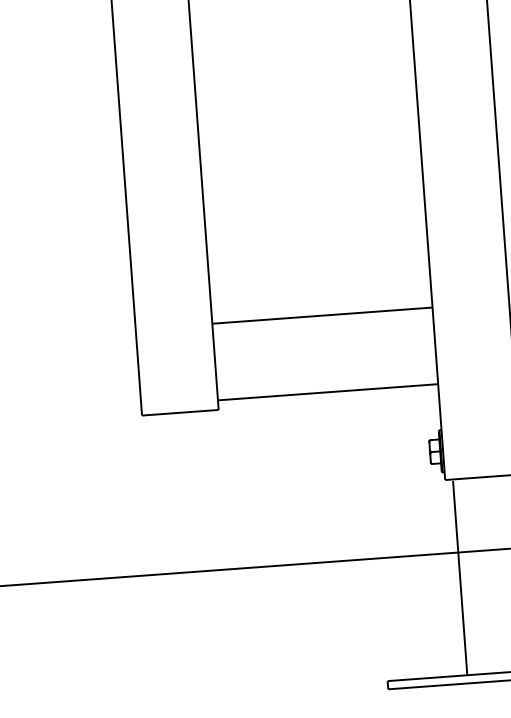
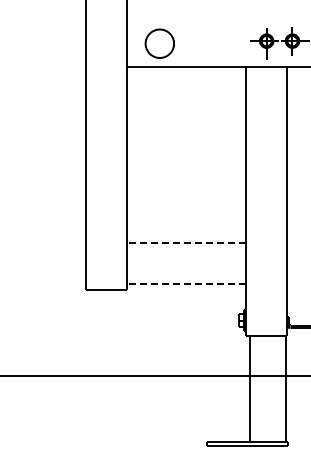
line: (322, 314) -> (186, 242), solid -> dashed
line: (327, 392) -> (186, 284), solid -> dashed

